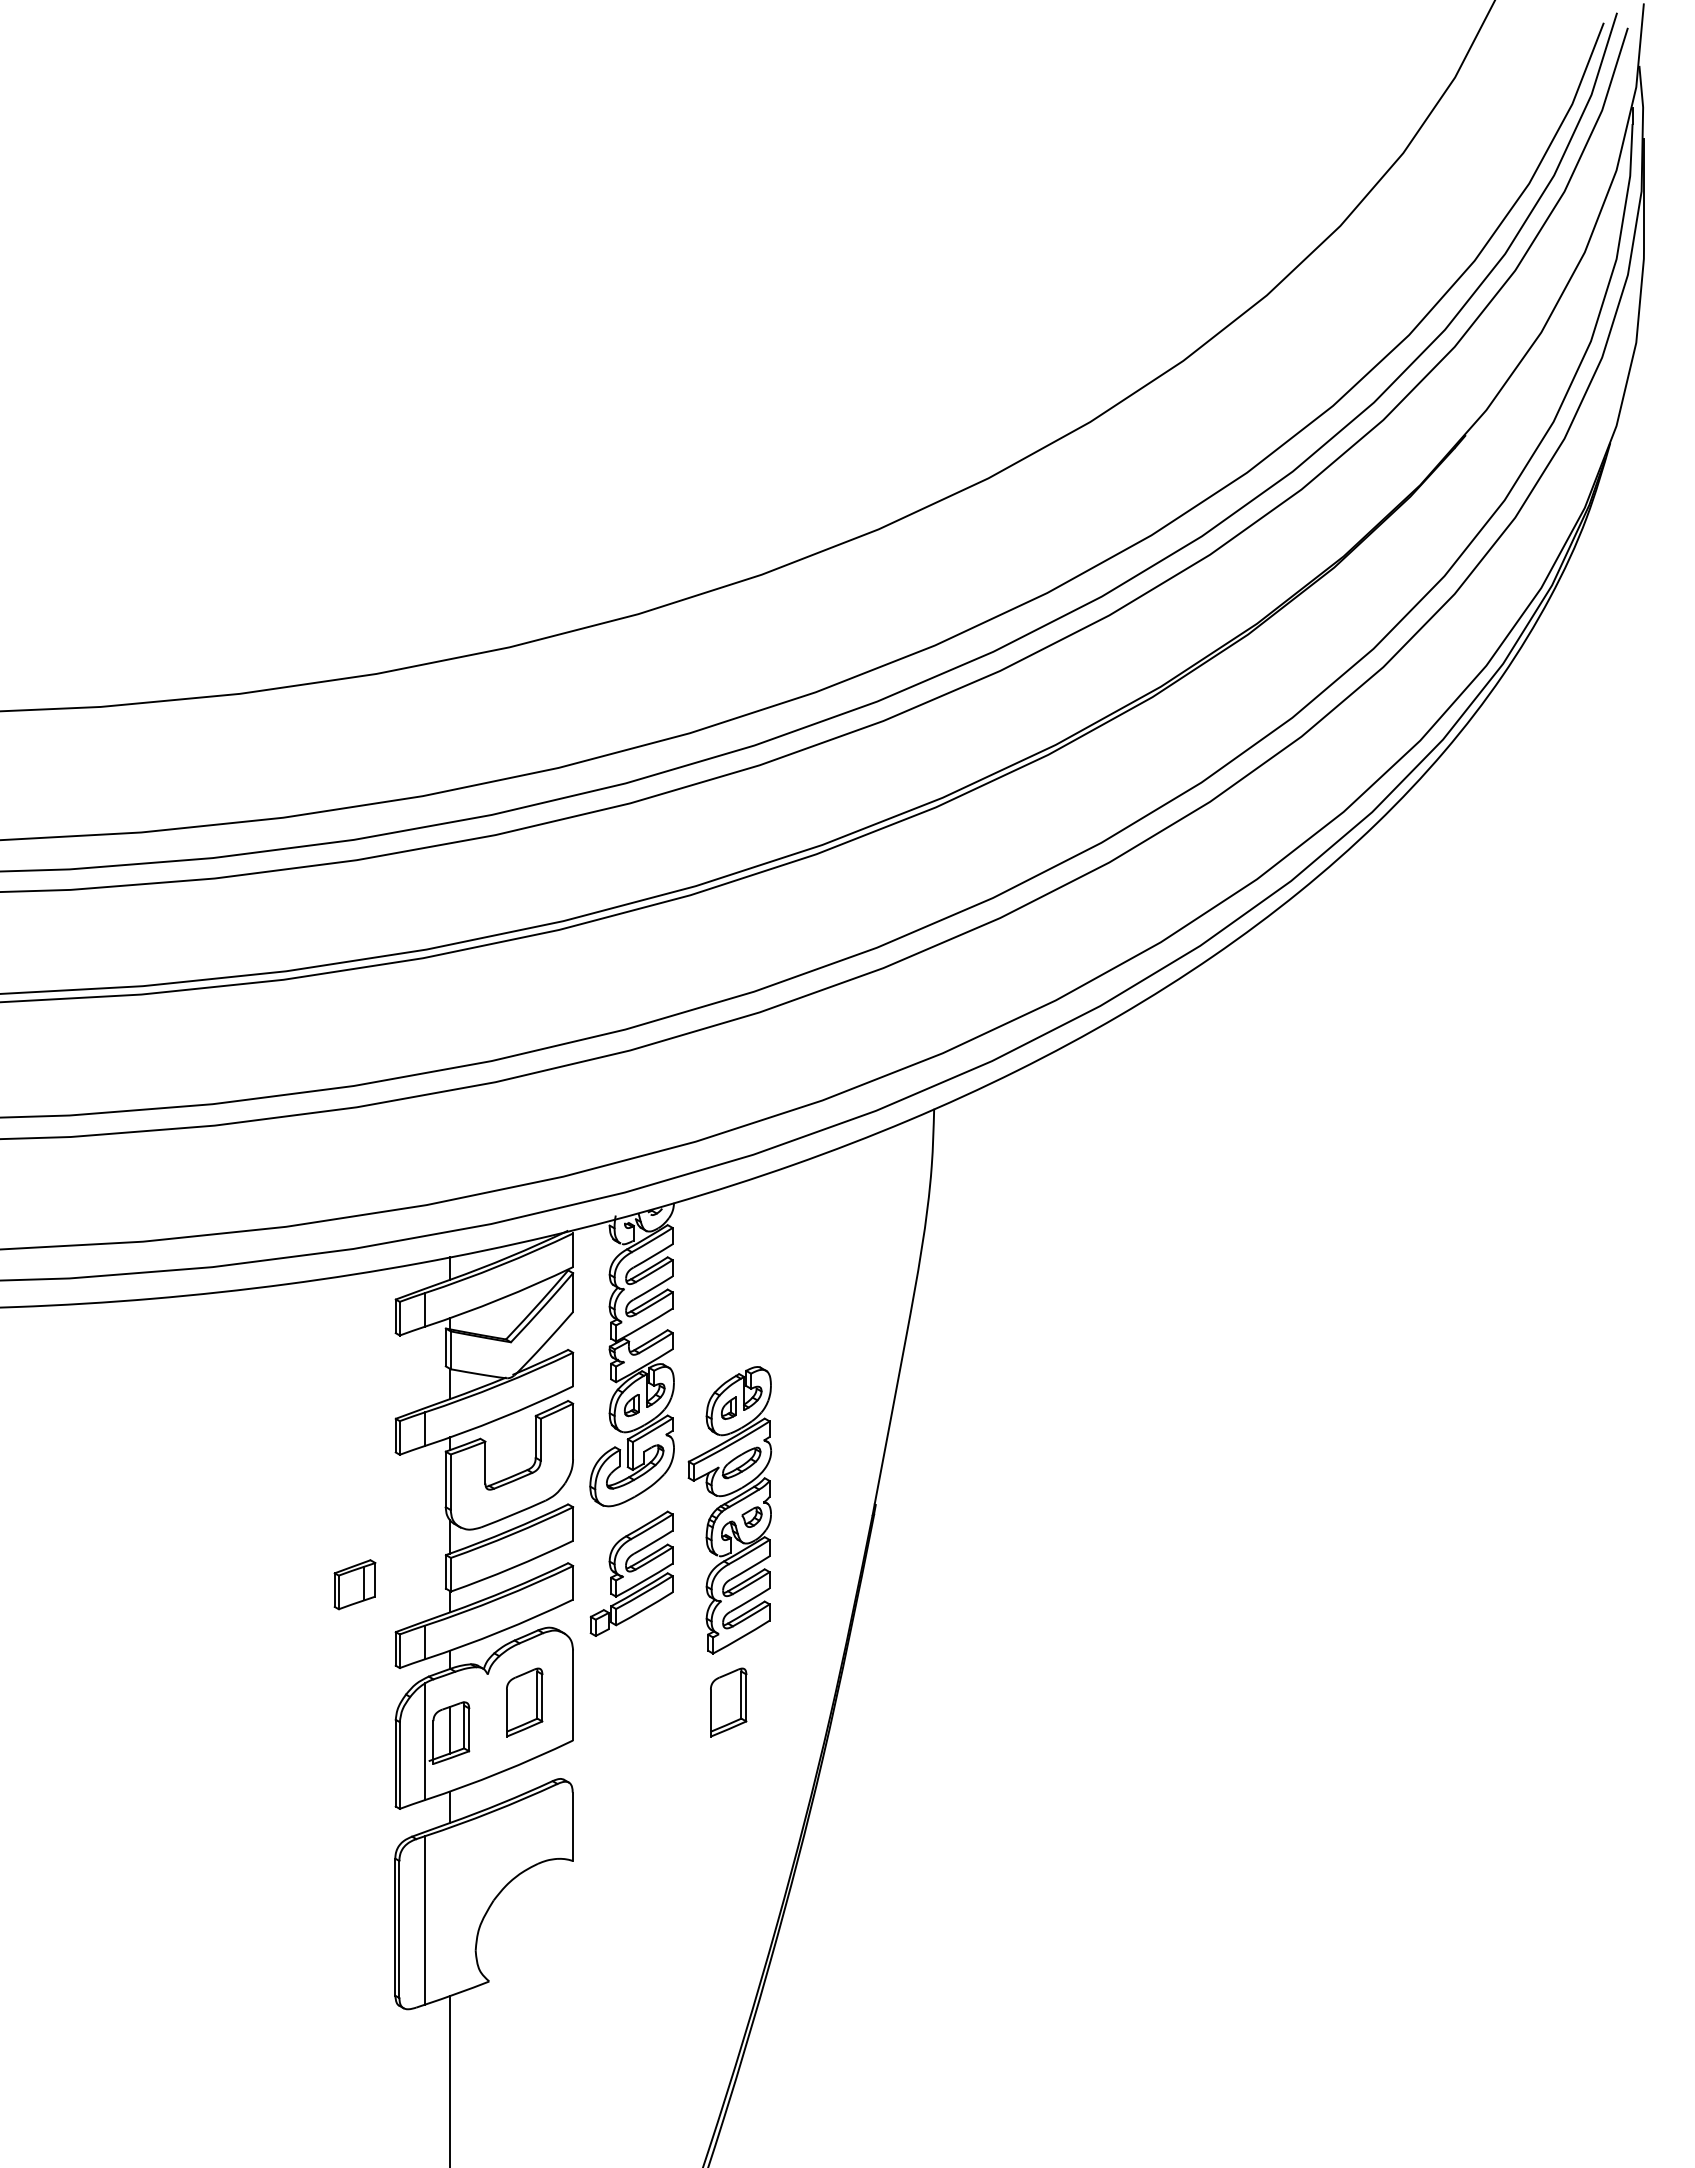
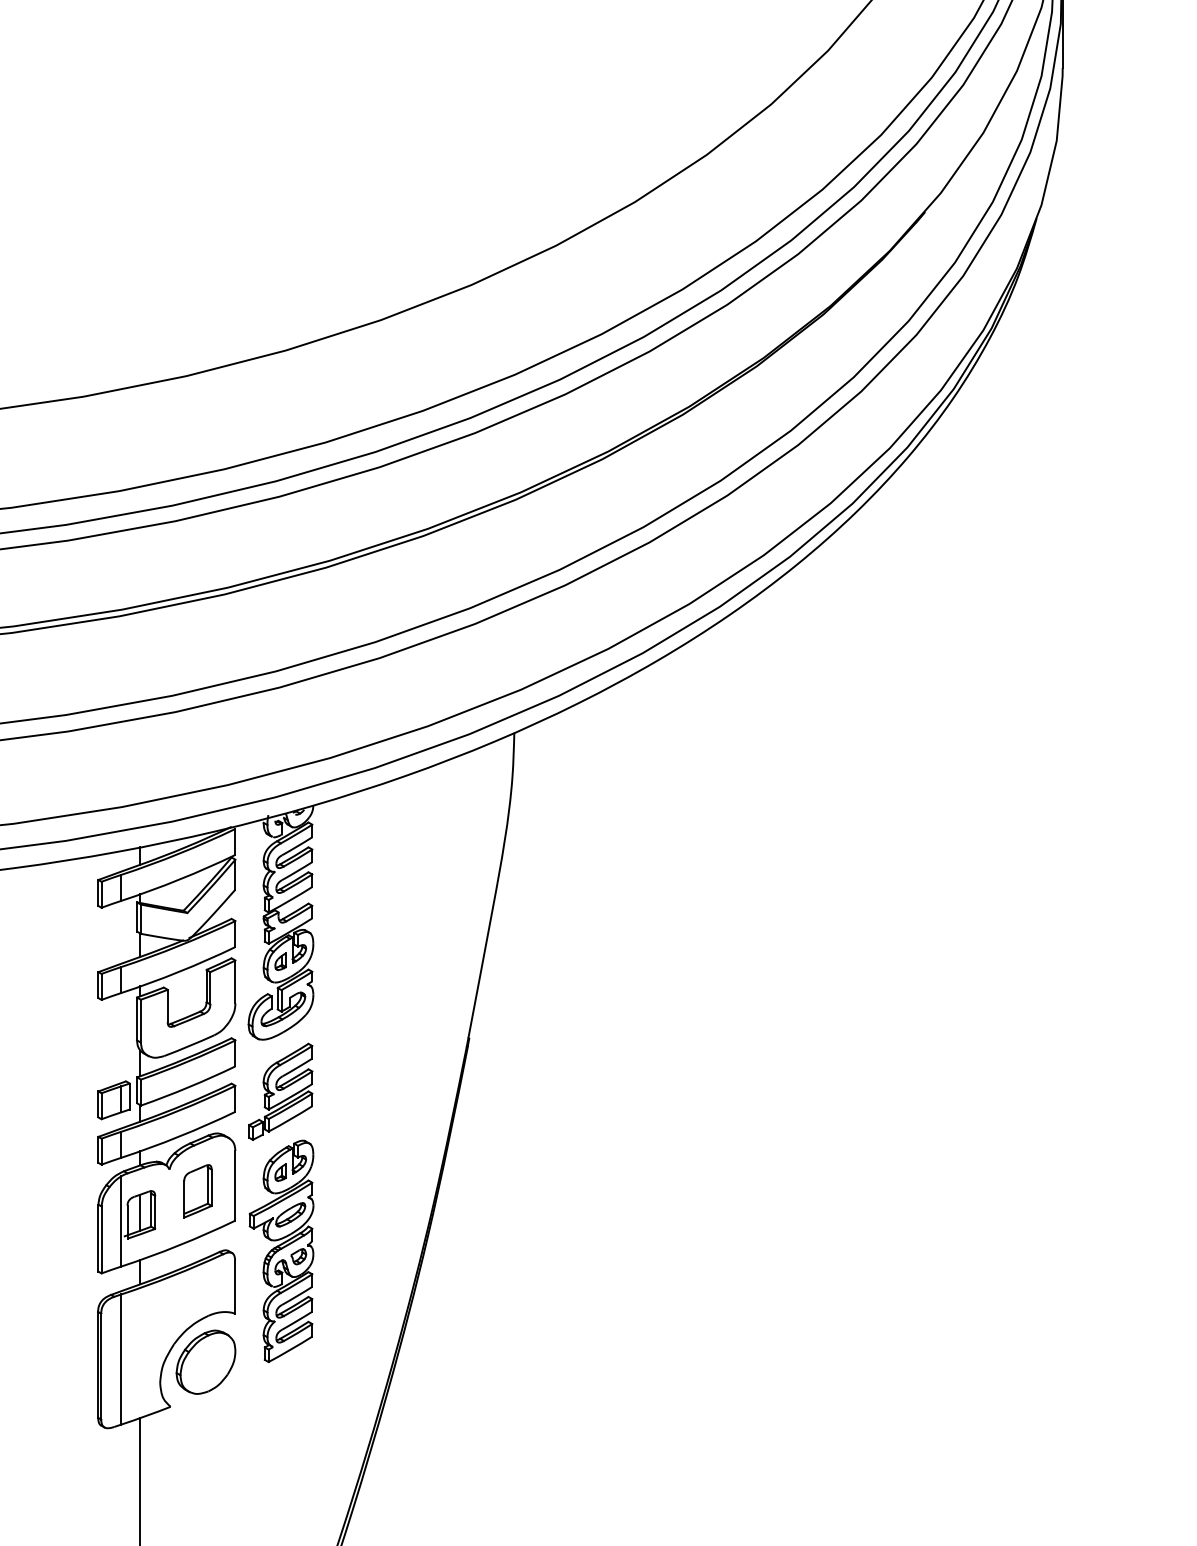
part: (729, 1510) -> (281, 1251), moved
part: (354, 1584) -> (113, 1100), moved
part: (728, 1702) -> (355, 1191), removed
part: (534, 1923) -> (205, 1362), added

